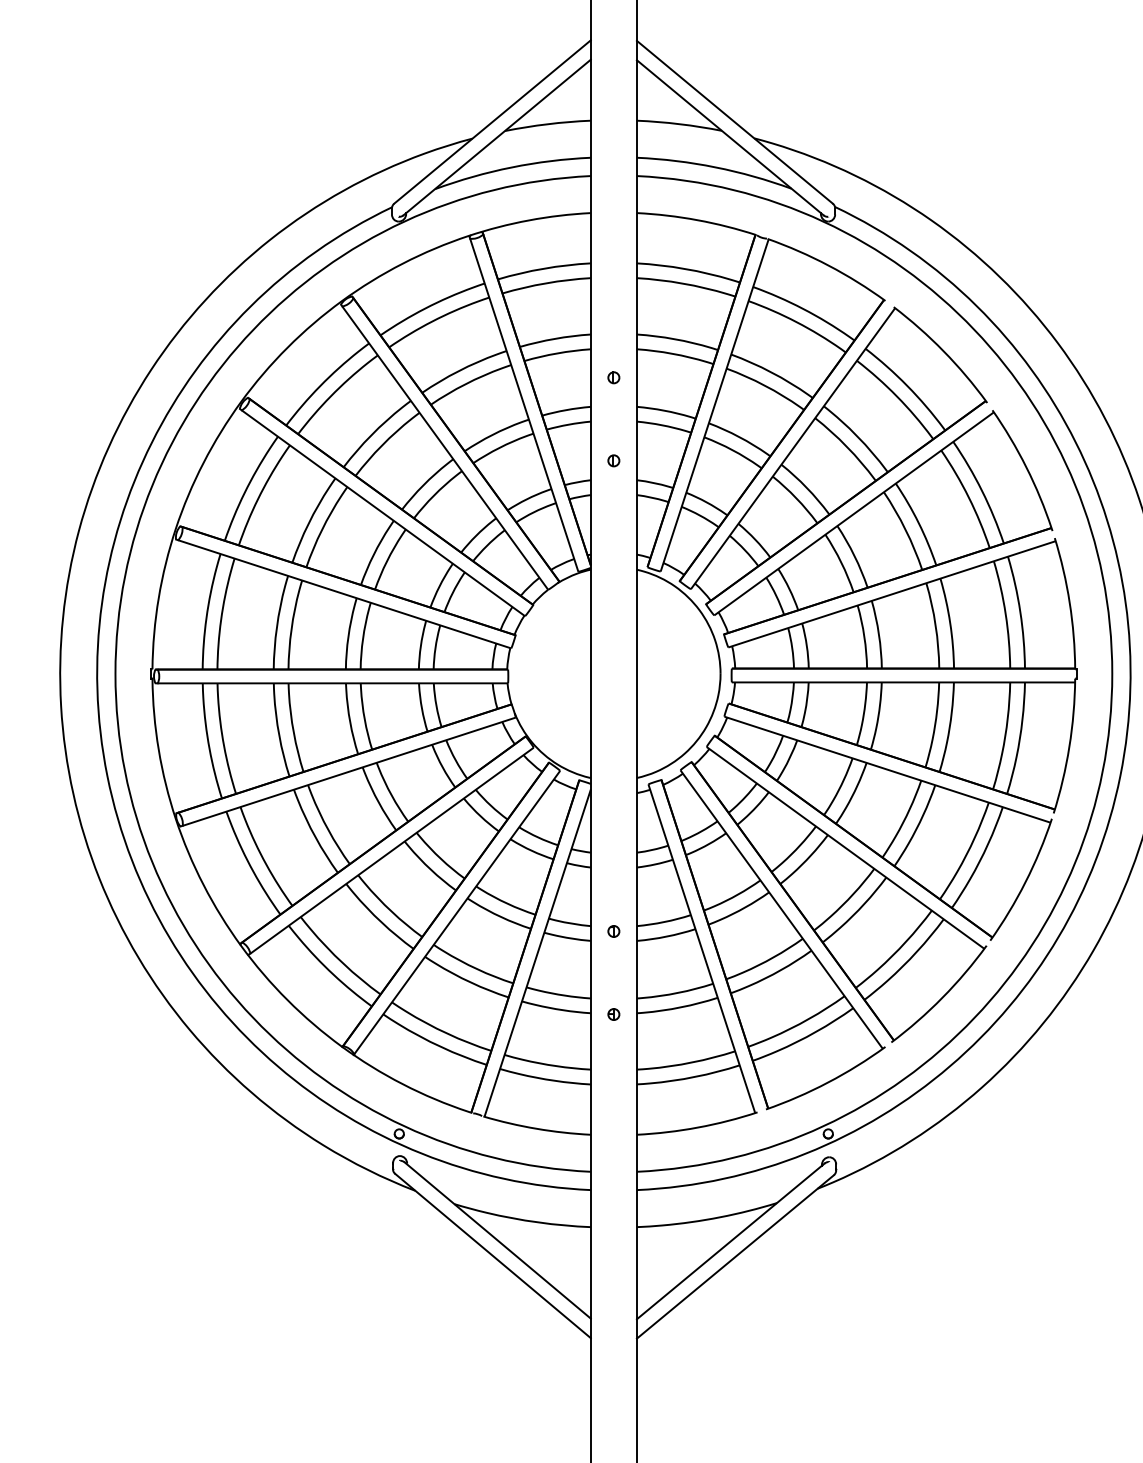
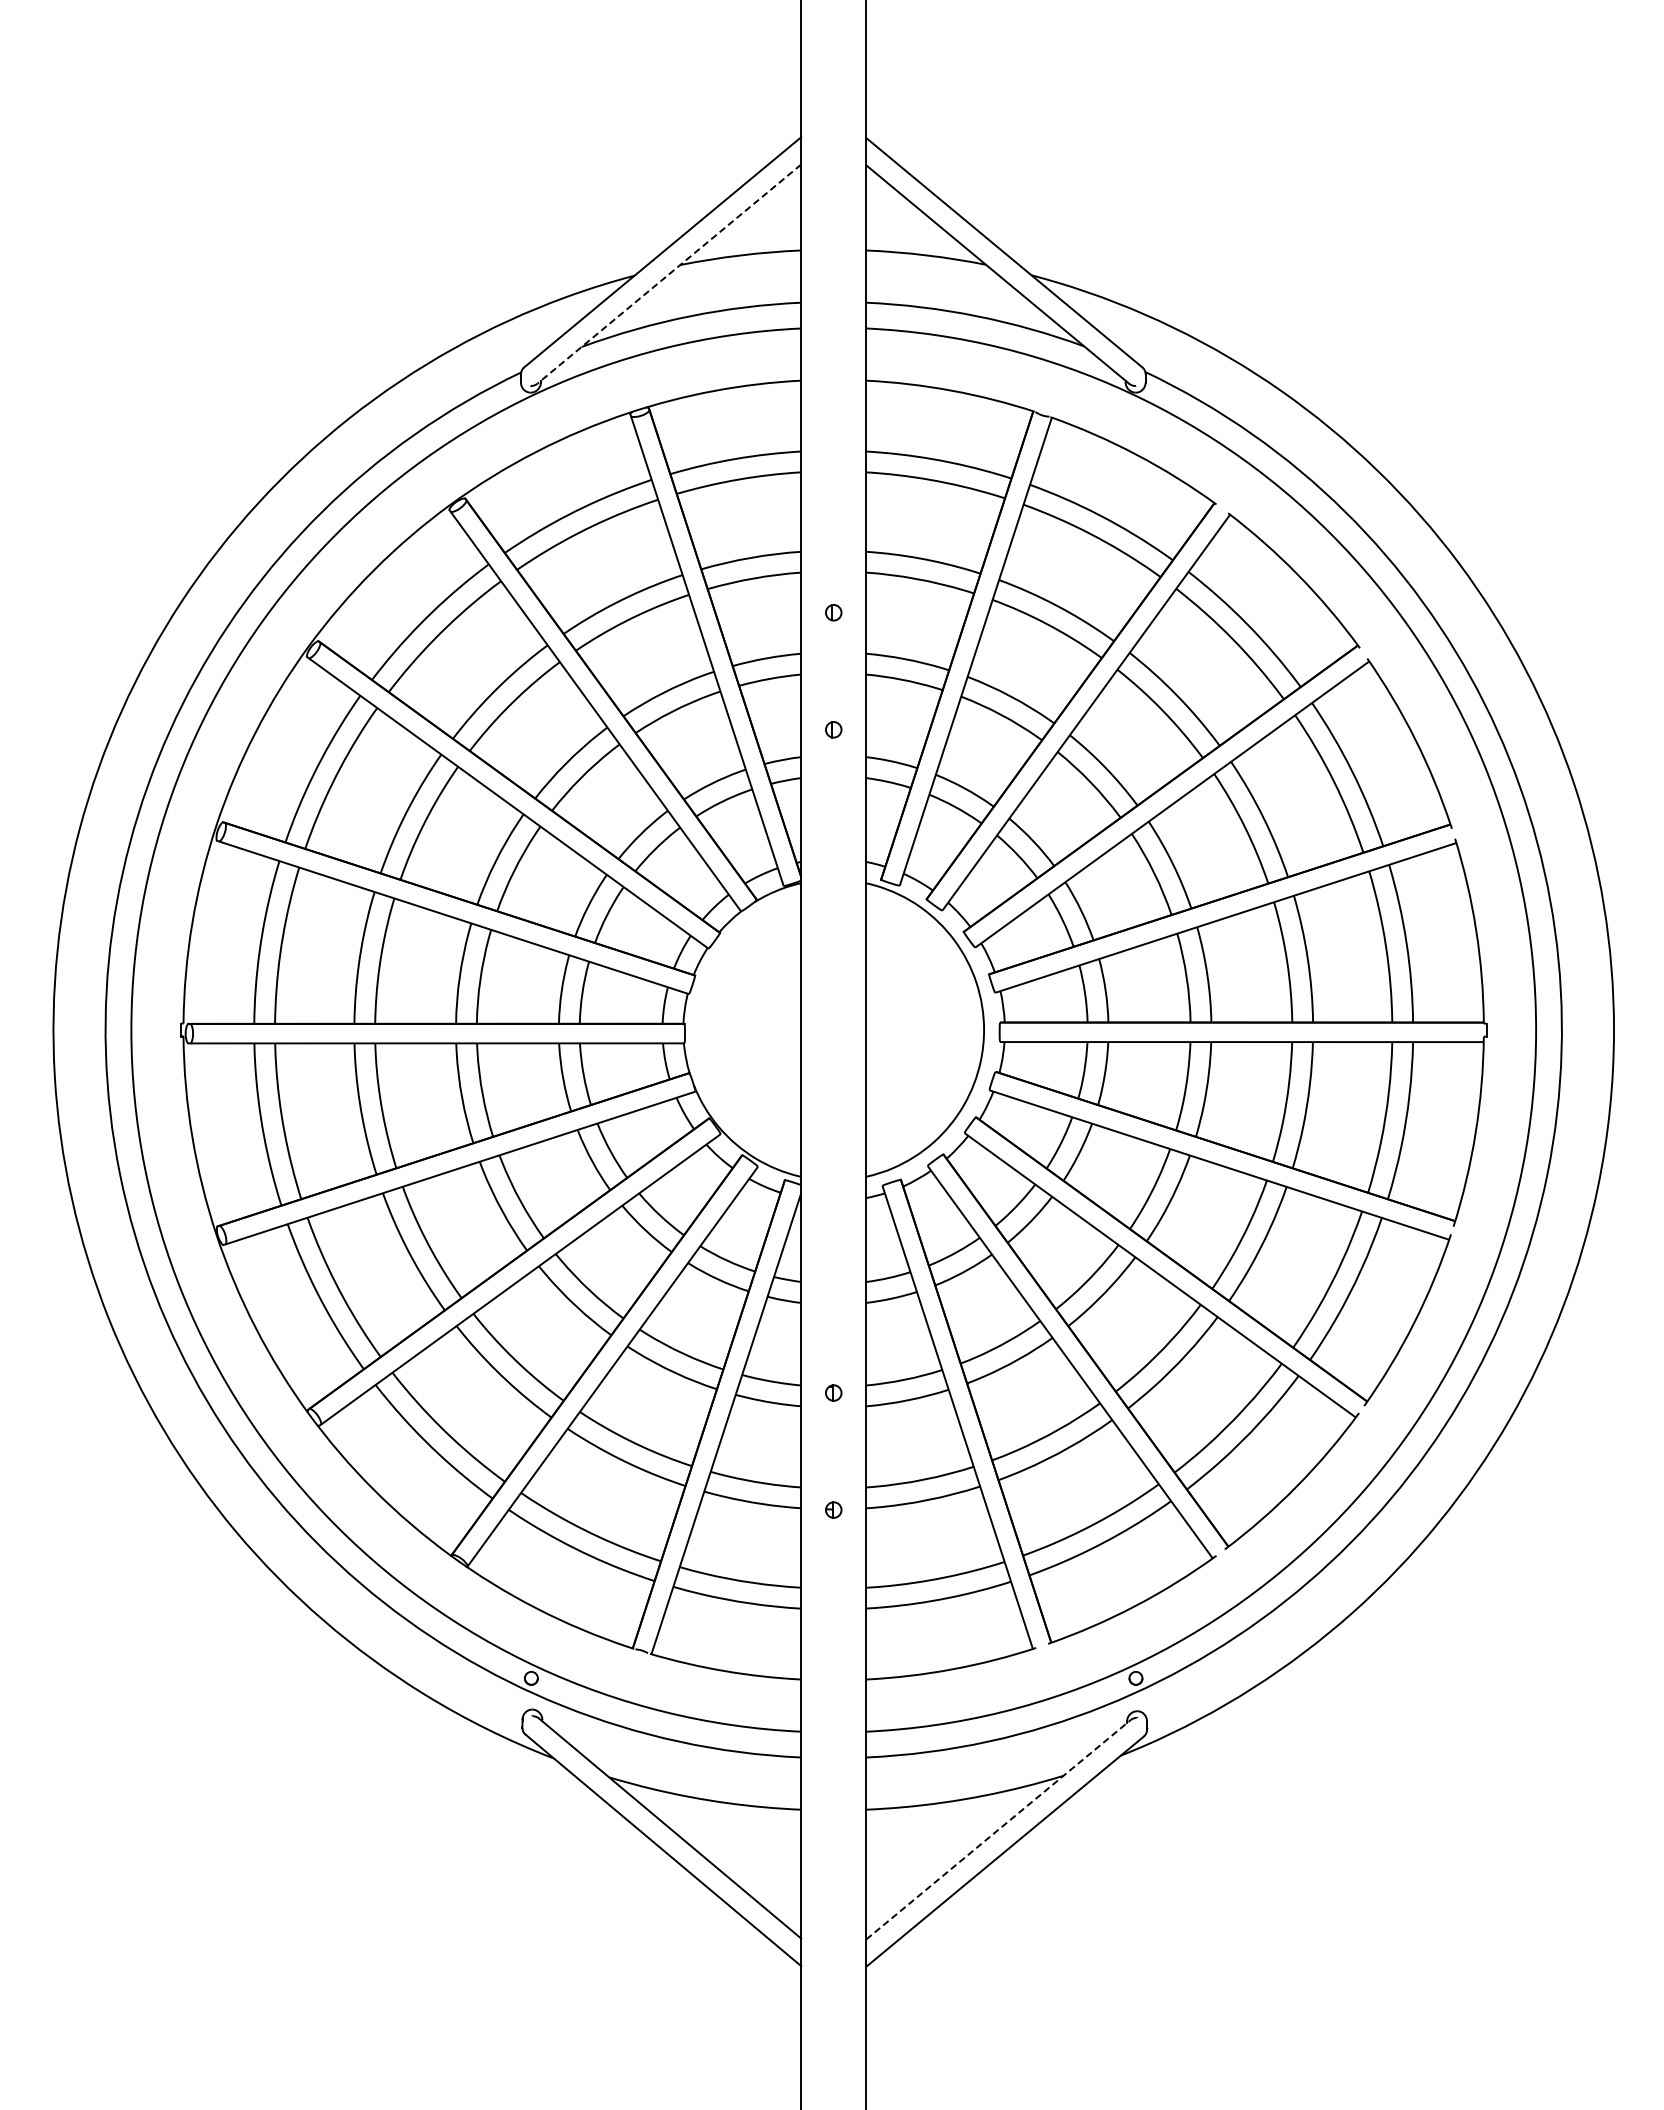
line: (496, 137) -> (668, 274), solid -> dashed
line: (730, 1241) -> (998, 1829), solid -> dashed

